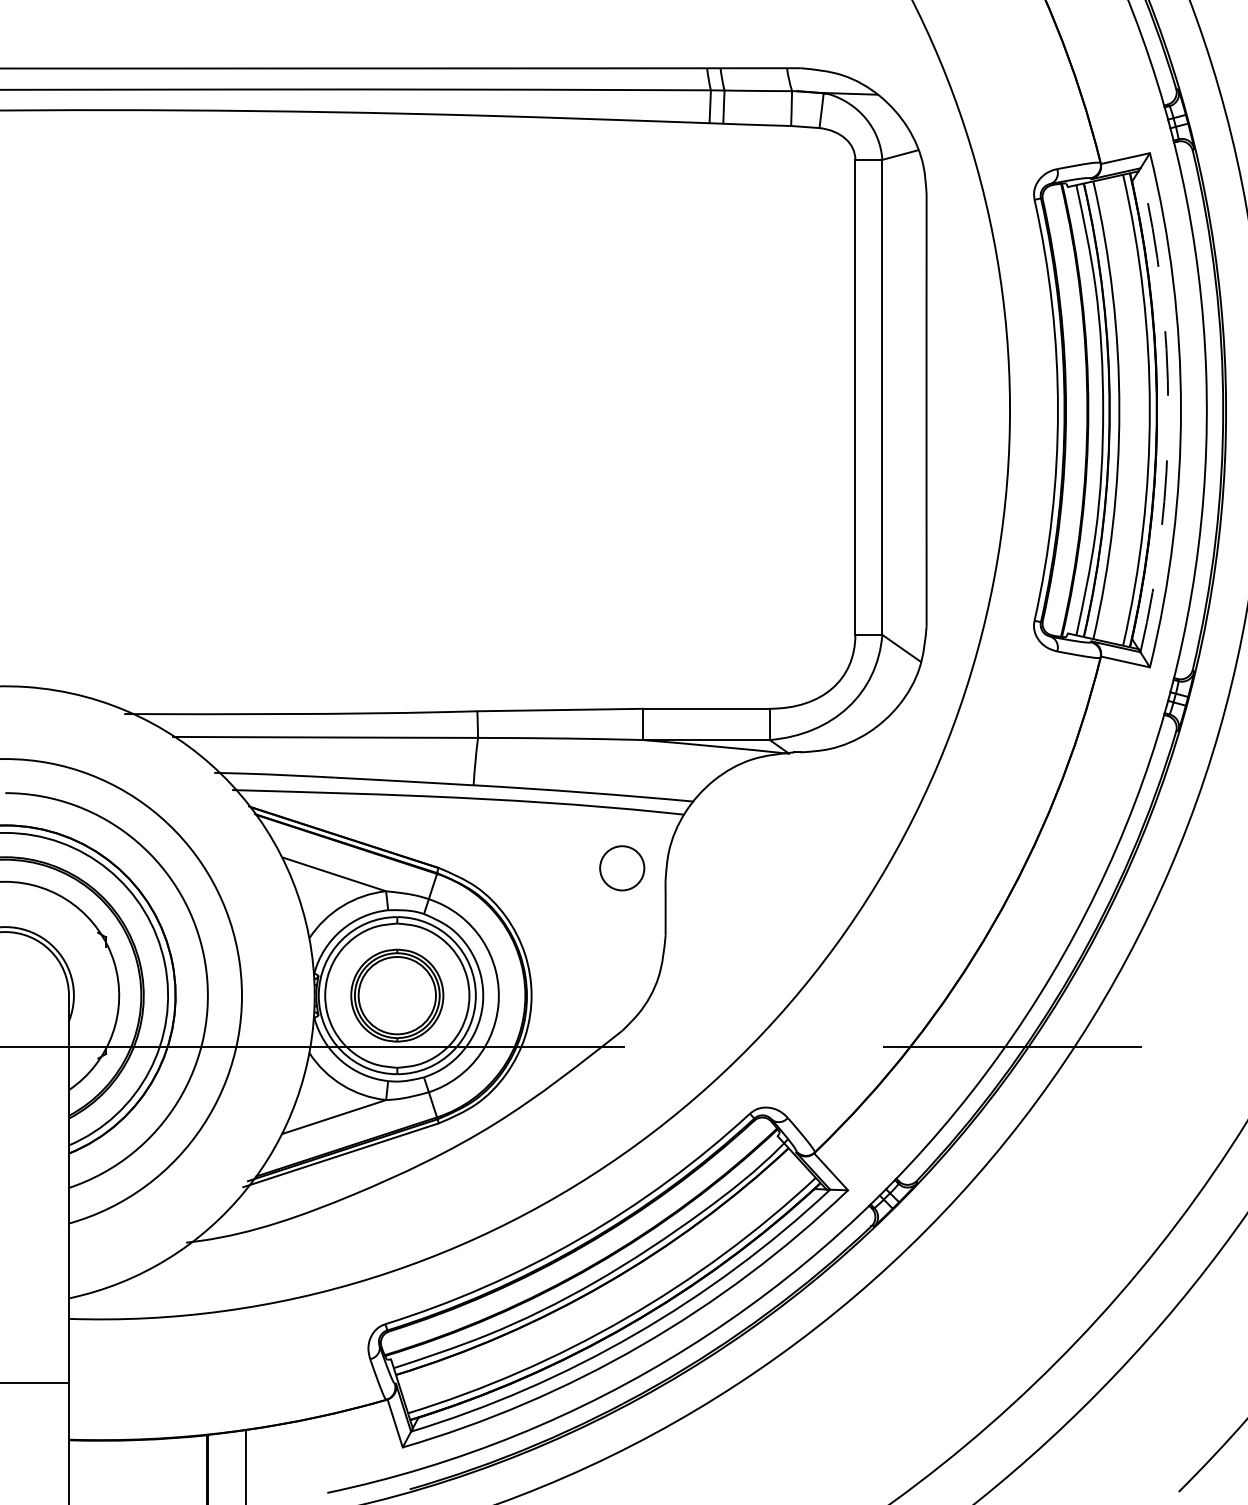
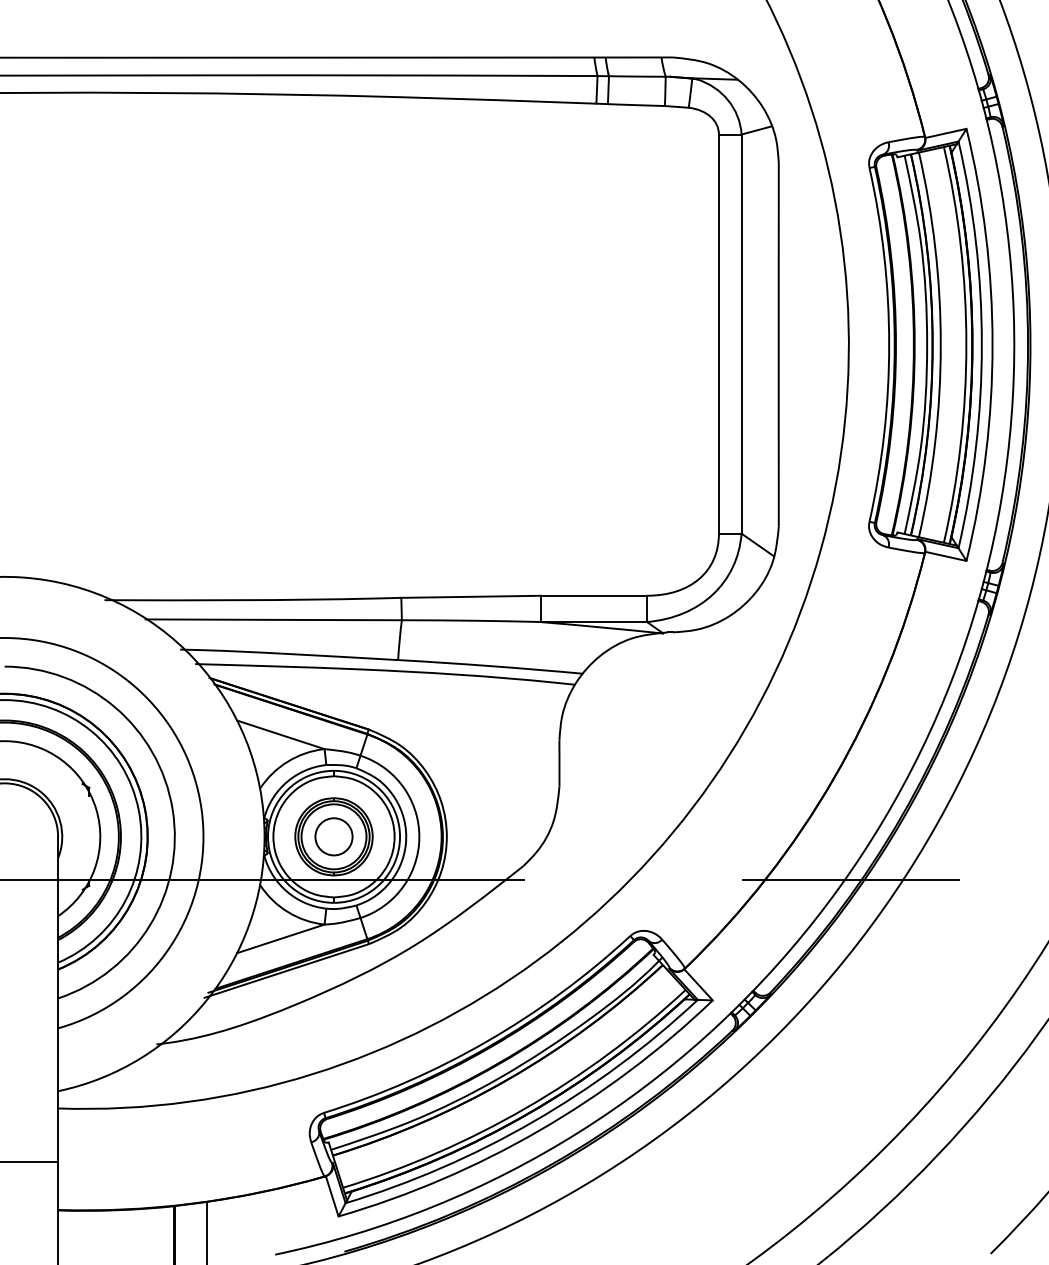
arc: (1167, 409) -> (981, 344), dashed -> solid
circle: (621, 867) -> (333, 836), moved

